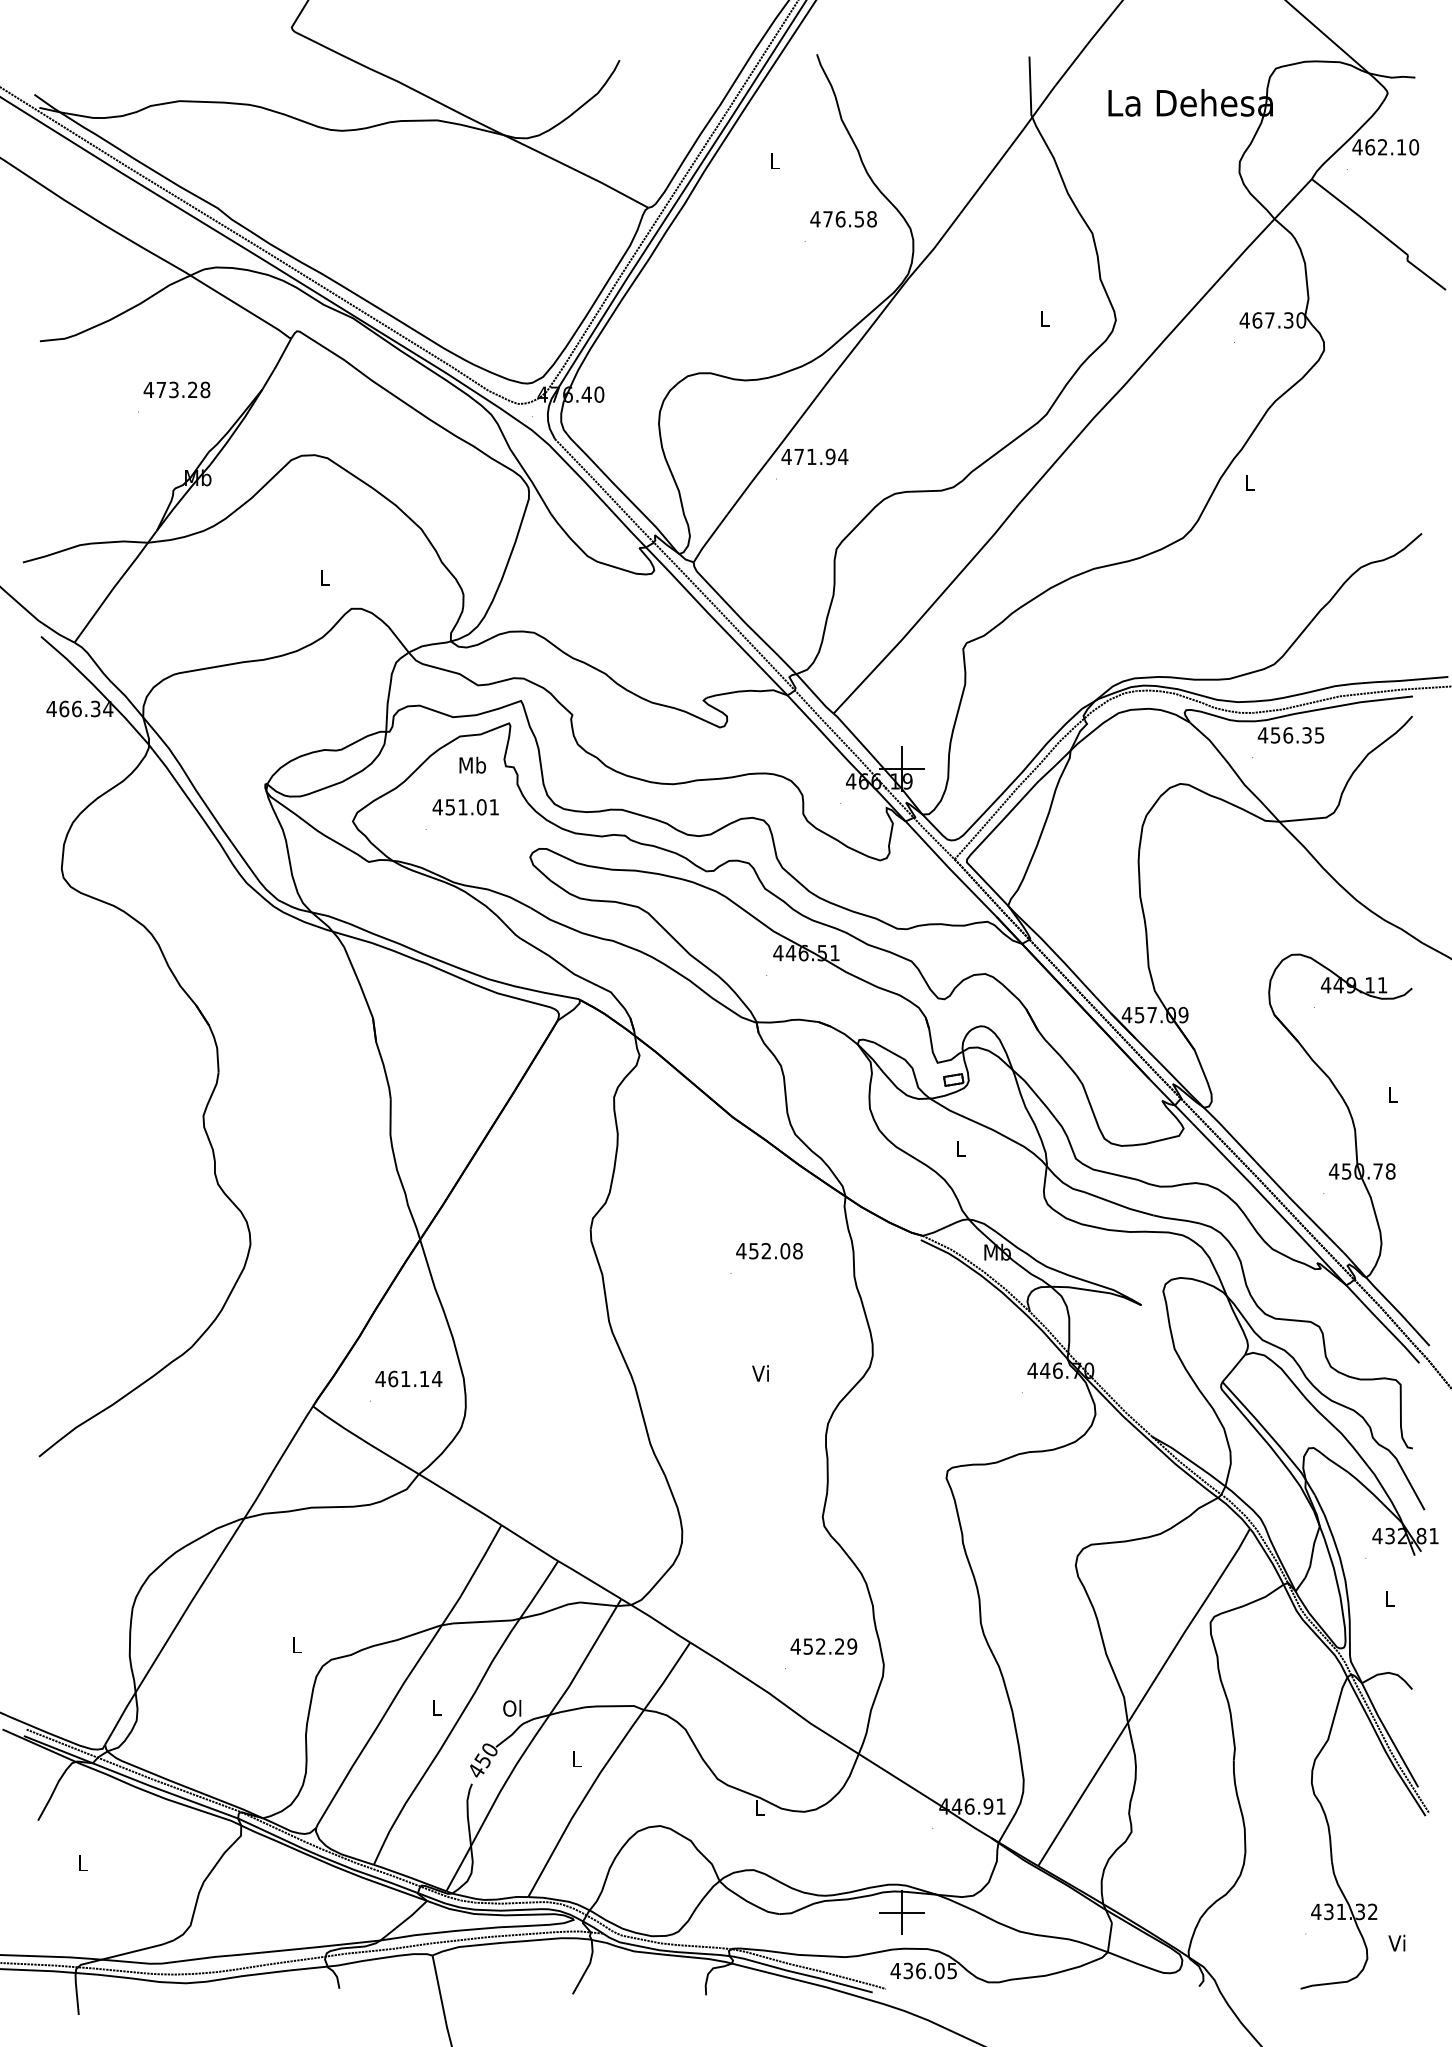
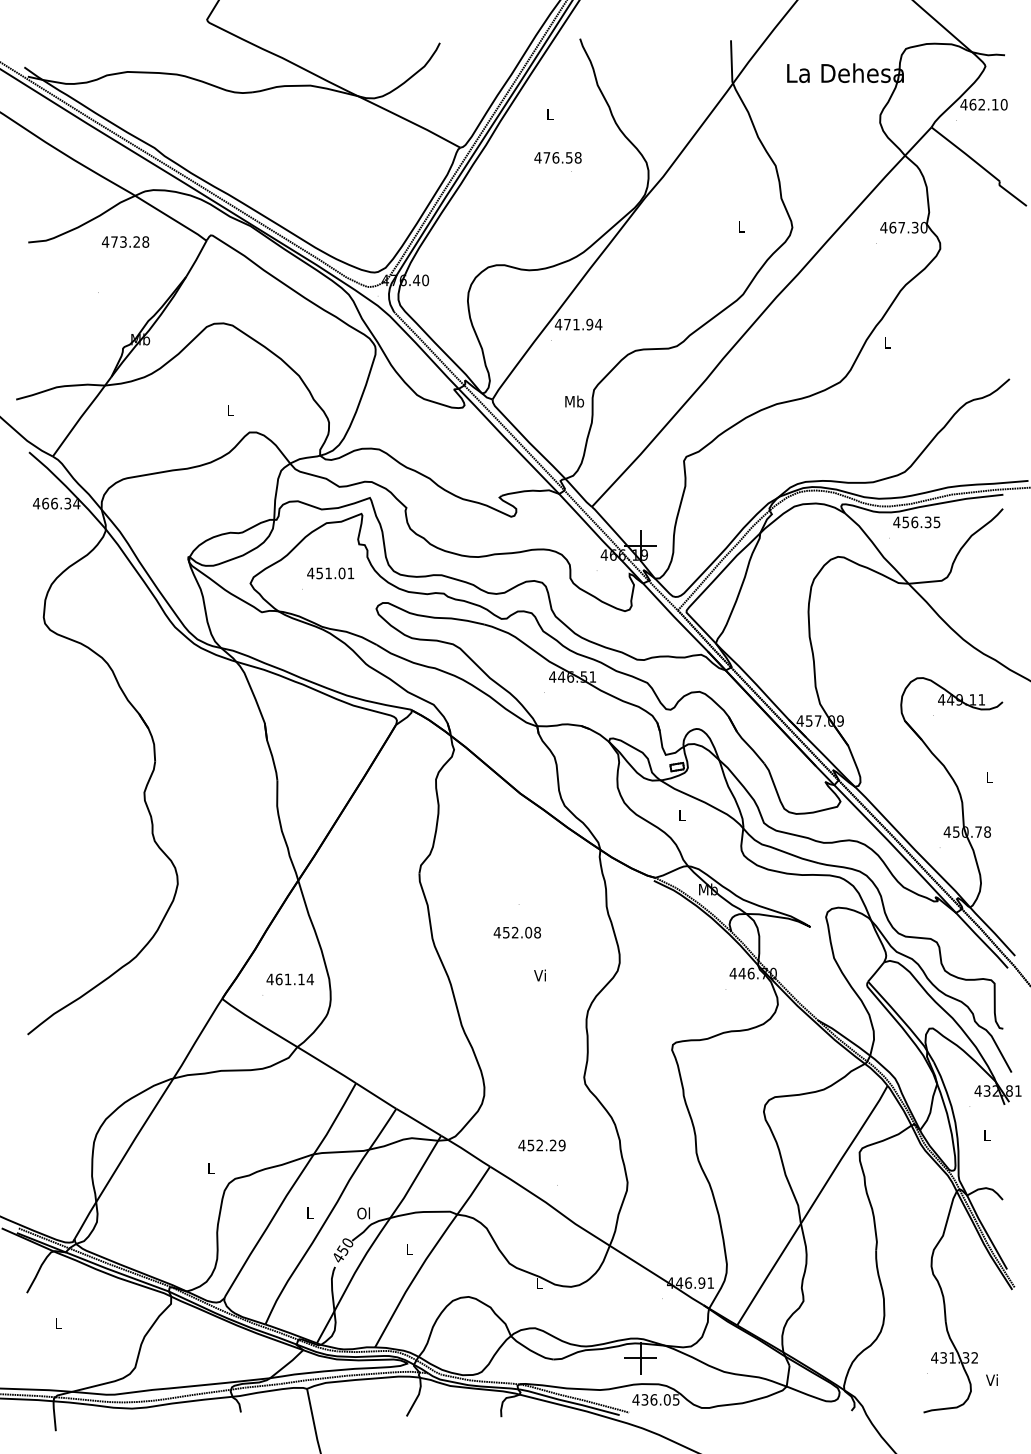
text: (842, 218) -> (557, 157), moved
text: (176, 389) -> (125, 241), moved
text: (472, 765) -> (574, 401), moved
text: (768, 1250) -> (516, 932), moved
text: (823, 1646) -> (541, 1145), moved

